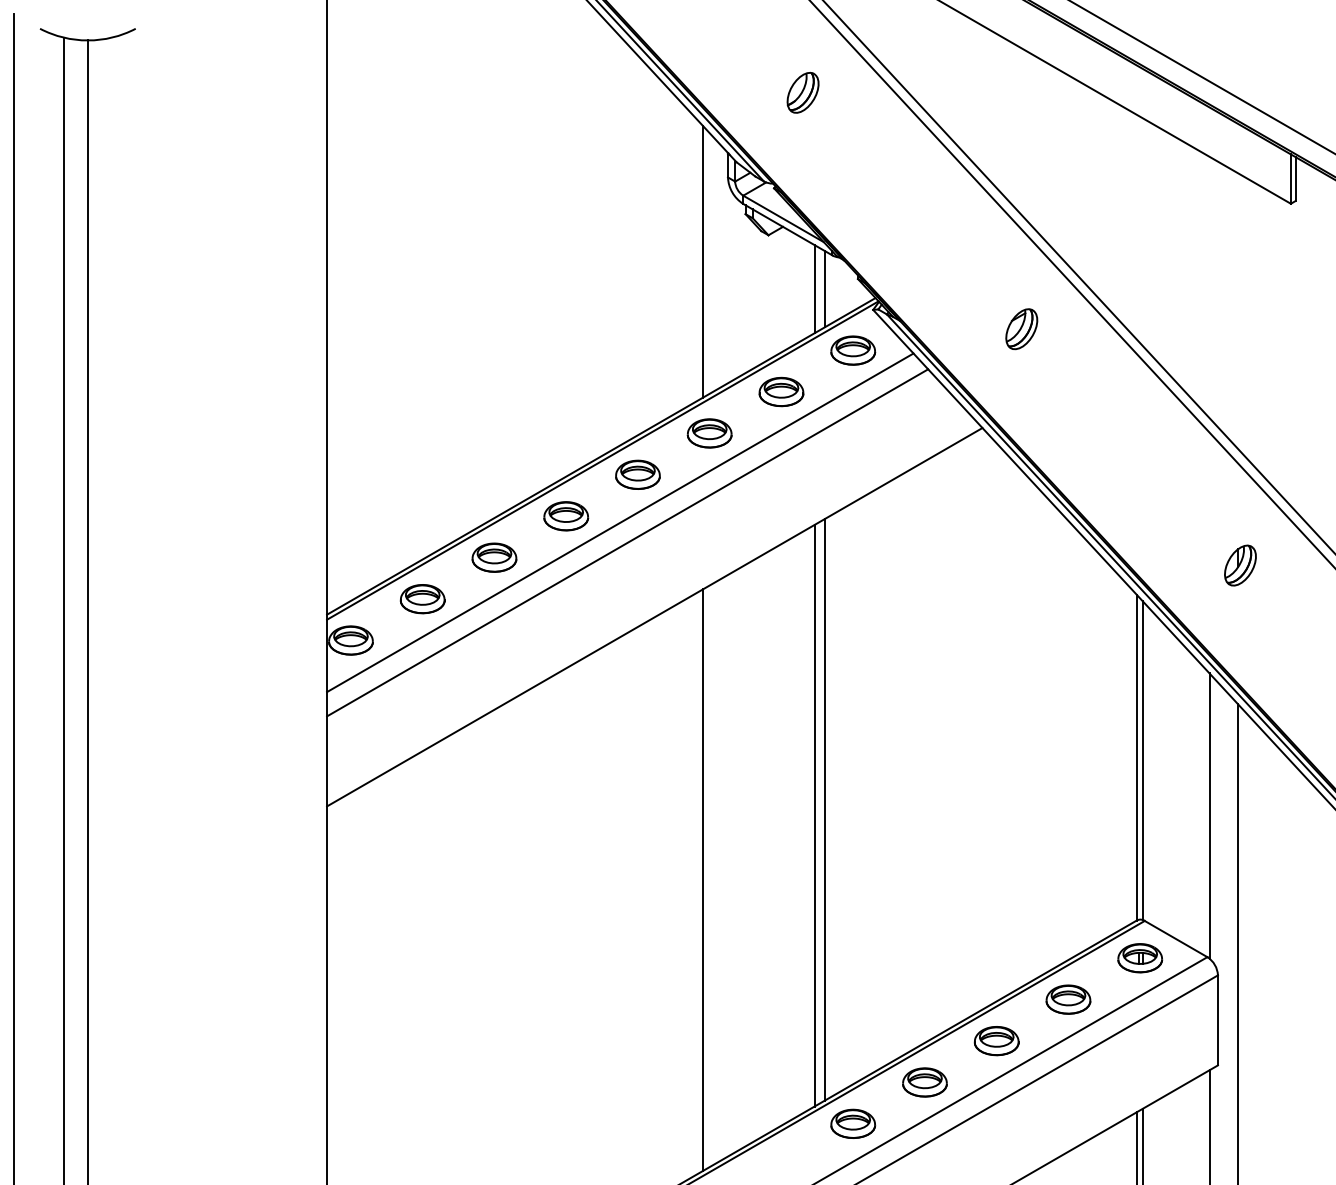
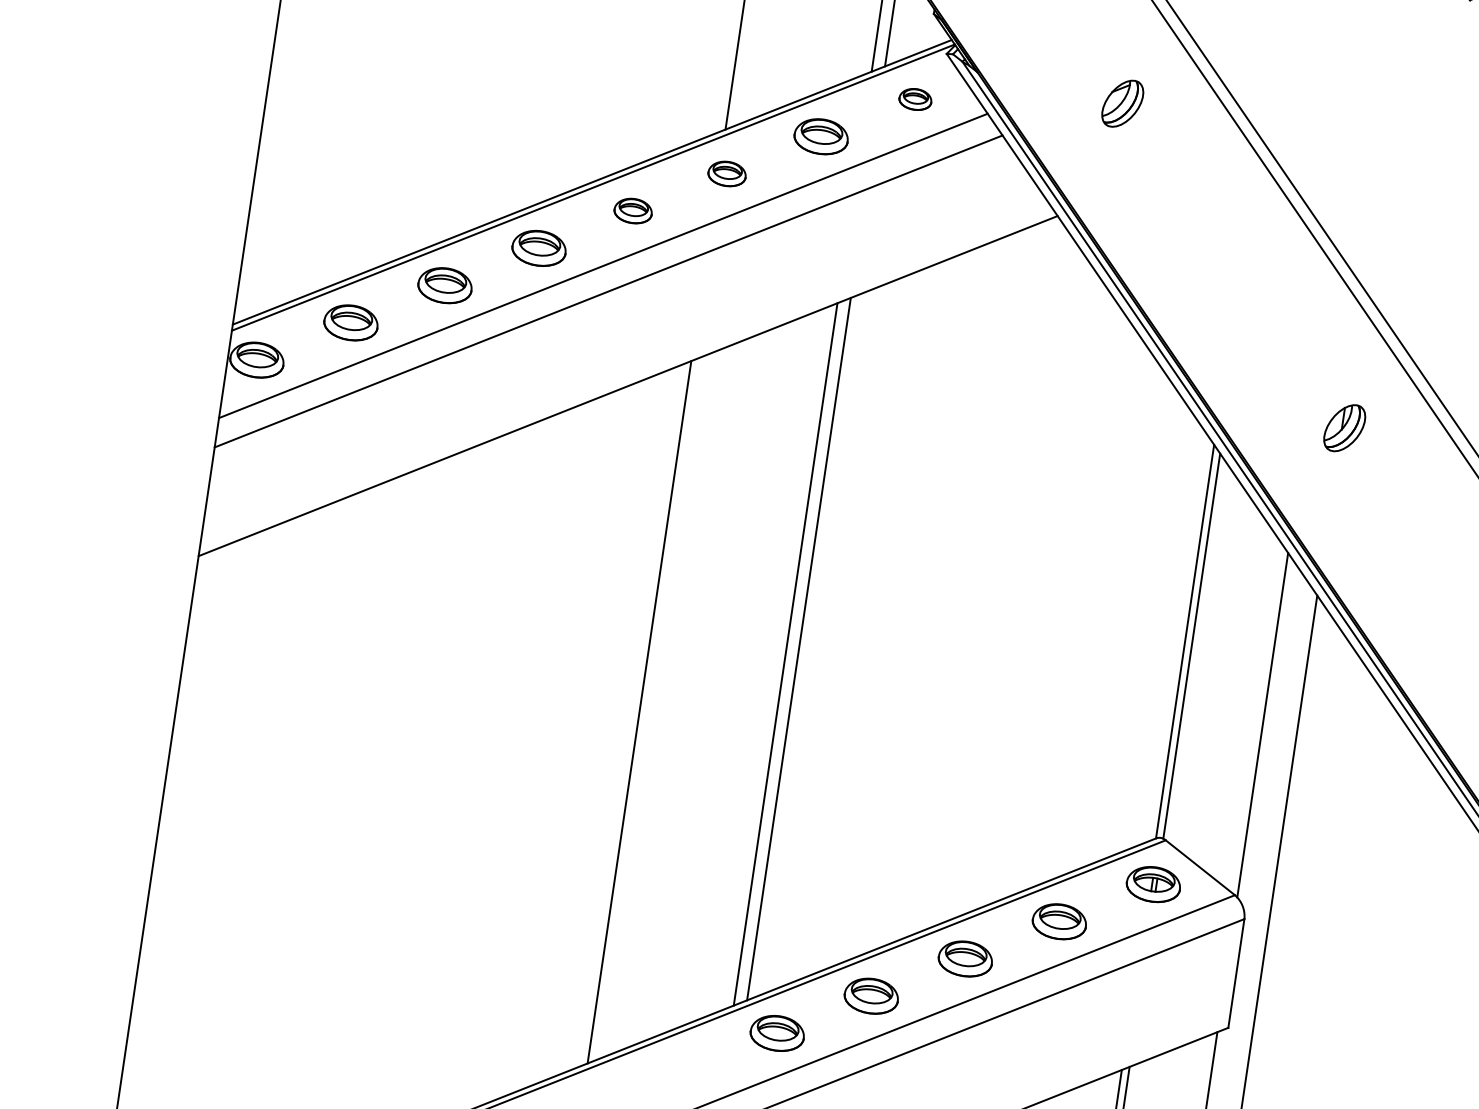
part: (853, 350) -> (915, 99), size x0.6
part: (709, 433) -> (727, 173), size x0.7
part: (637, 474) -> (632, 210), size x0.7

